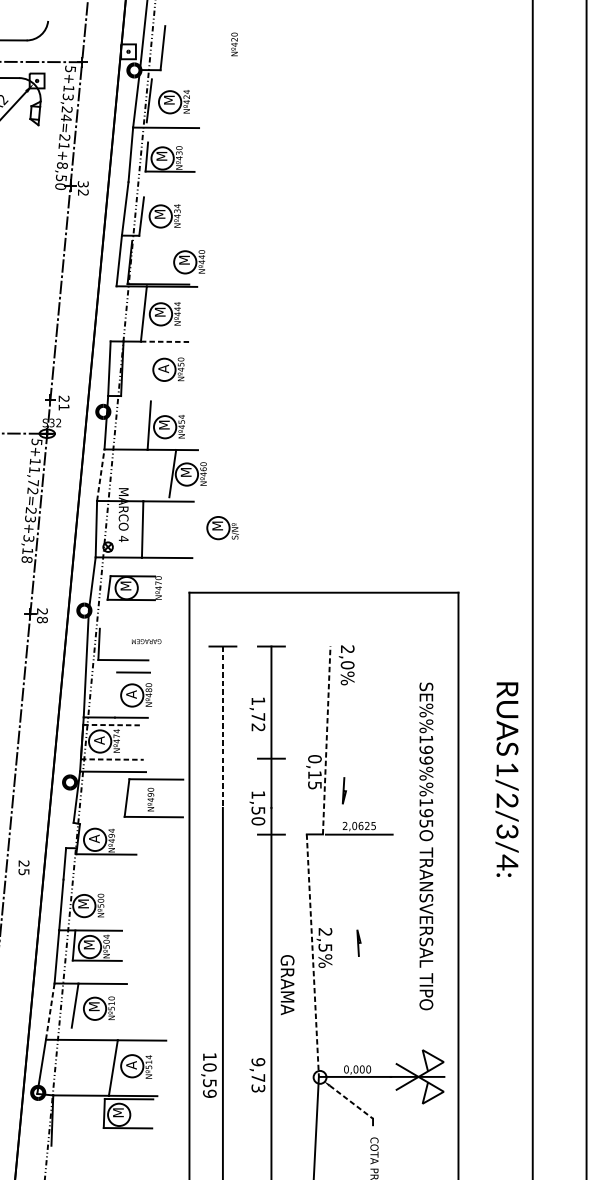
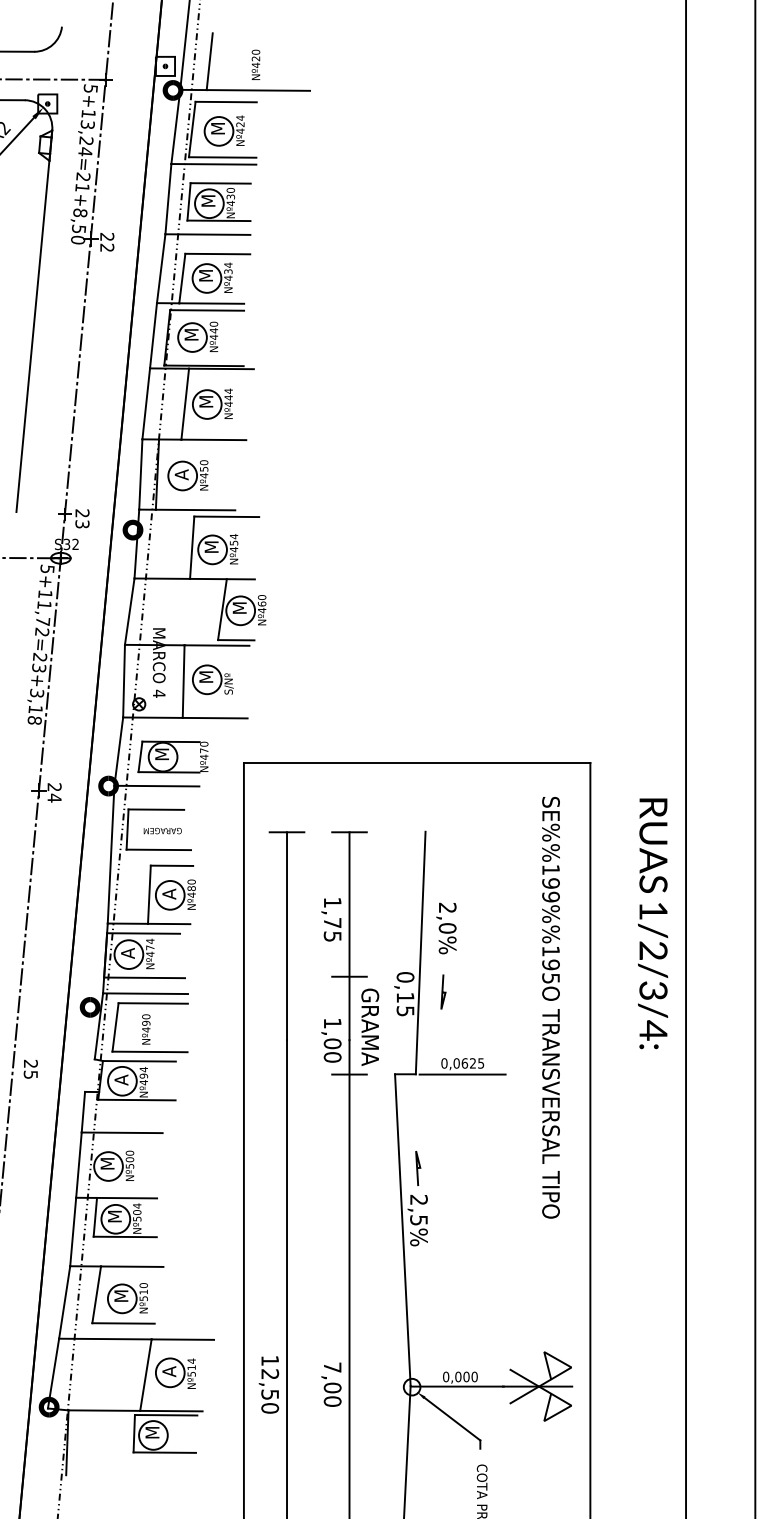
text: (234, 44) -> (255, 64), moved
line: (200, 70) -> (258, 90), added
line: (175, 79) -> (225, 101), added
line: (172, 122) -> (222, 157), added
line: (171, 142) -> (220, 183), added
line: (161, 182) -> (207, 234), added
text: (82, 184) -> (106, 237), 32 -> 22
line: (168, 197) -> (217, 253), added
line: (164, 235) -> (211, 303), added
line: (161, 241) -> (207, 310), added
line: (26, 249) -> (34, 321), added
part: (189, 261) -> (197, 336), moved
line: (113, 313) -> (146, 403), added
line: (166, 341) -> (214, 439), dashed -> solid
part: (168, 369) -> (187, 475), moved
line: (151, 395) -> (195, 509), added
line: (175, 401) -> (226, 516), added
text: (64, 407) -> (82, 524), 21 -> 23
line: (100, 475) -> (129, 611), dashed -> solid
line: (183, 497) -> (236, 640), added
part: (222, 527) -> (212, 679), moved
line: (121, 610) -> (156, 785), added
text: (42, 619) -> (54, 797), 28 -> 24
line: (121, 628) -> (156, 809), added
text: (146, 641) -> (162, 830), moved
text: (346, 665) -> (446, 928), moved
line: (116, 694) -> (149, 894), added
line: (112, 725) -> (144, 933), dashed -> solid
line: (223, 727) -> (287, 936), dashed -> solid
text: (258, 727) -> (332, 936), 1,72 -> 1,75
line: (326, 739) -> (420, 952), dashed -> solid
line: (113, 759) -> (145, 977), dashed -> solid
text: (507, 779) -> (653, 923), moved
line: (344, 790) -> (443, 991), moved
part: (153, 798) -> (149, 1027), moved
text: (258, 810) -> (332, 1043), 1,50 -> 1,00
line: (107, 824) -> (138, 1061), added
text: (345, 826) -> (444, 1063), 2,0625 -> 0,0625
text: (425, 846) -> (550, 1007), moved
text: (23, 867) -> (30, 1068), moved
line: (94, 879) -> (121, 1132), added
line: (359, 943) -> (418, 1168), moved
line: (312, 955) -> (402, 1230), dashed -> solid
text: (287, 984) -> (370, 1026), moved
line: (50, 1011) -> (64, 1302), dashed -> solid
line: (95, 1027) -> (123, 1323), added
text: (258, 1075) -> (332, 1384), 9,73 -> 7,00
text: (209, 1080) -> (269, 1391), 10,59 -> 12,50
line: (351, 1102) -> (452, 1419), dashed -> solid

